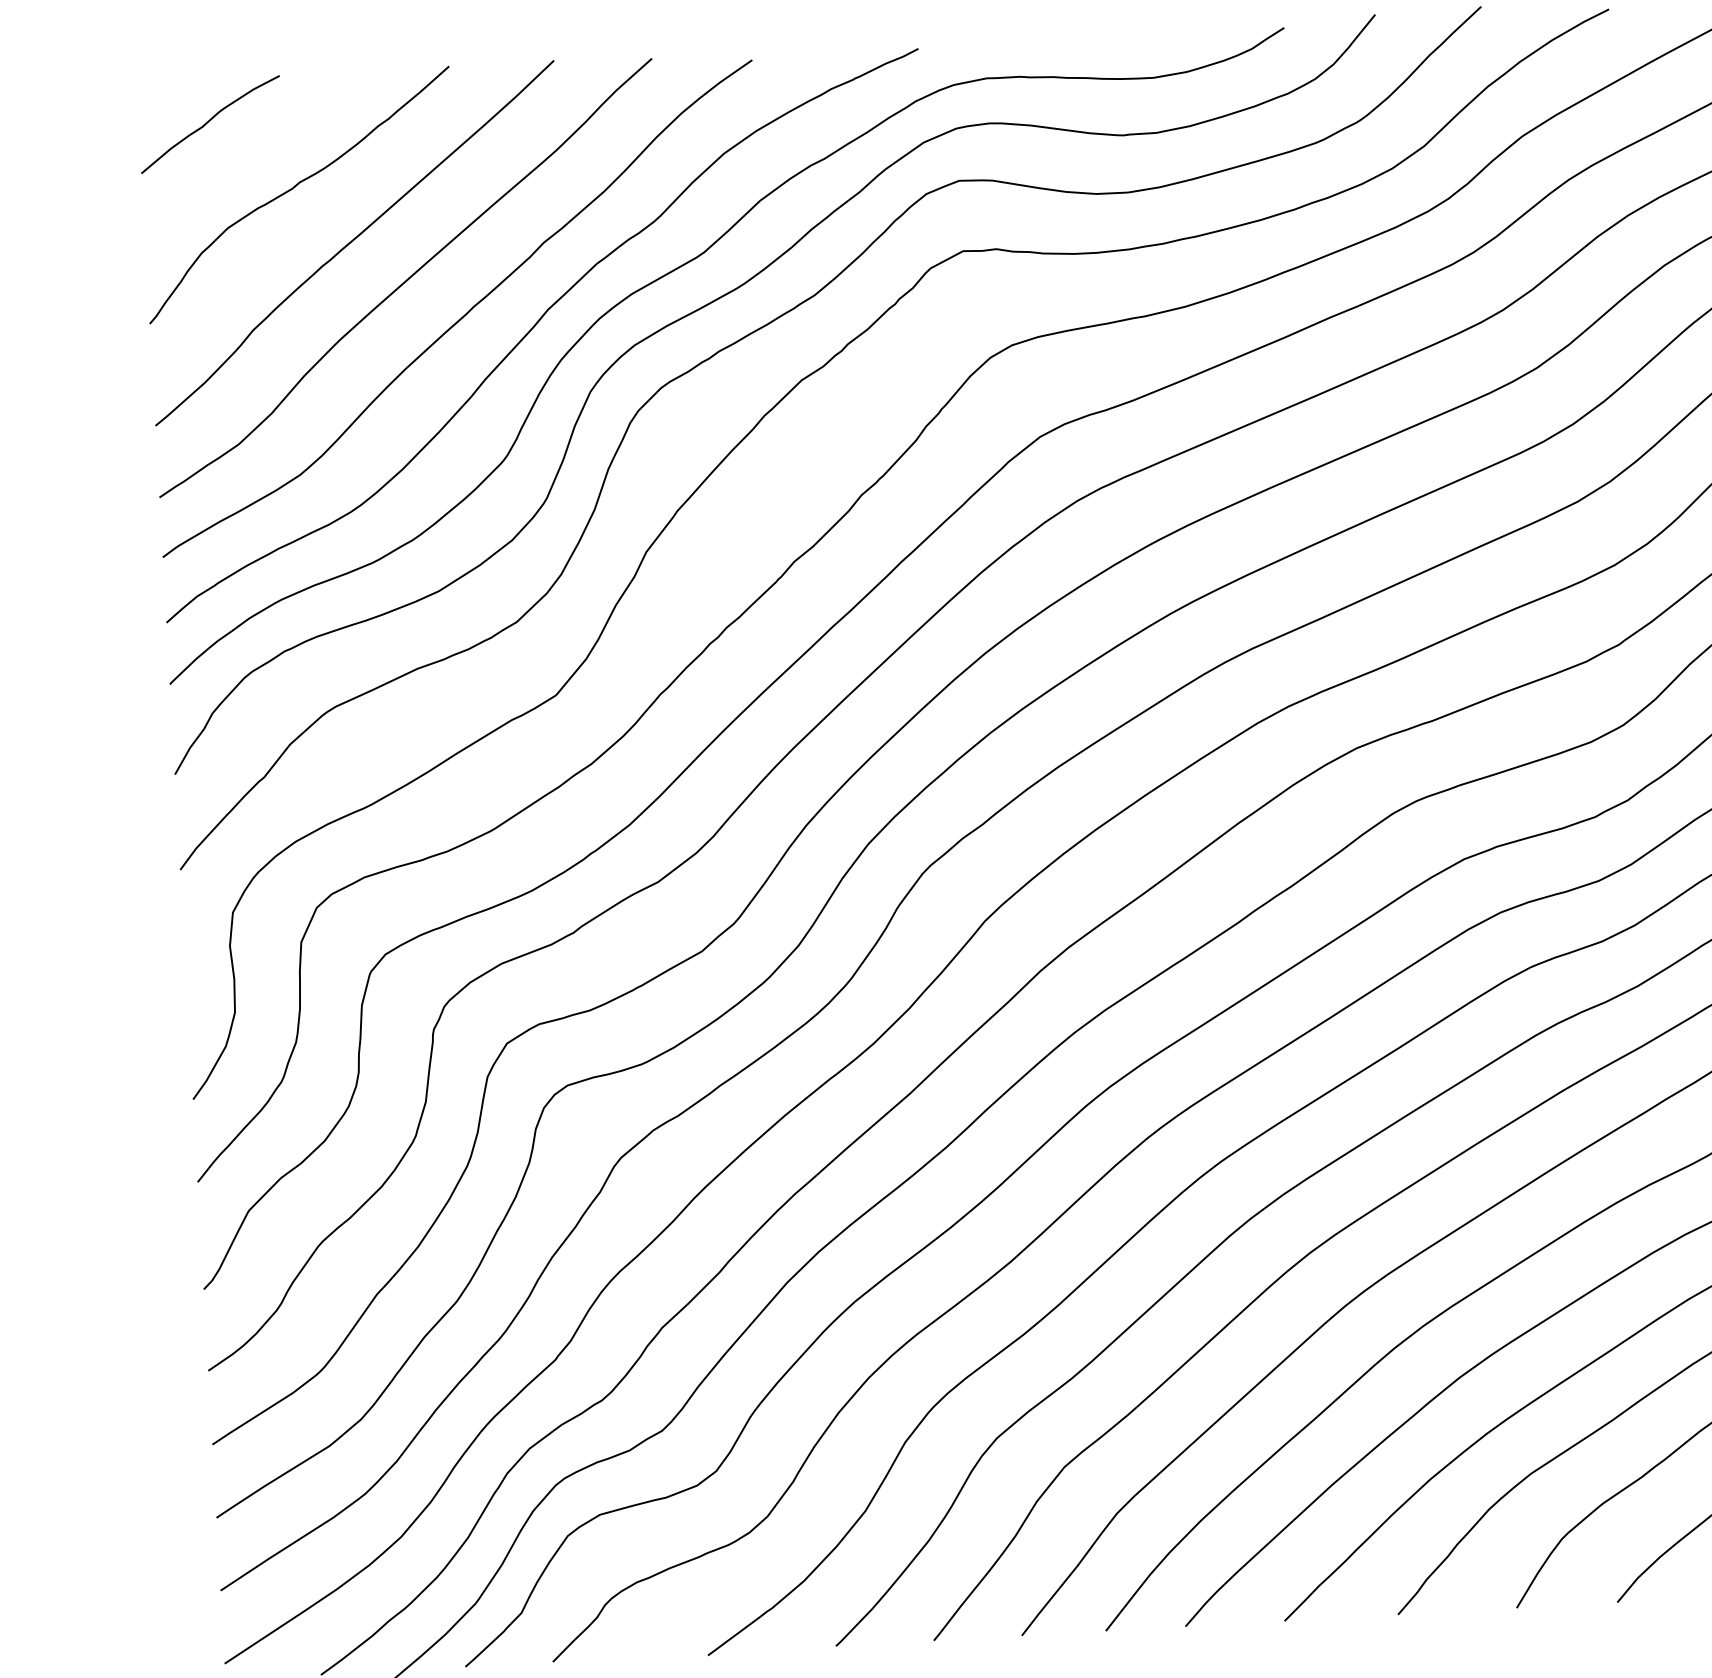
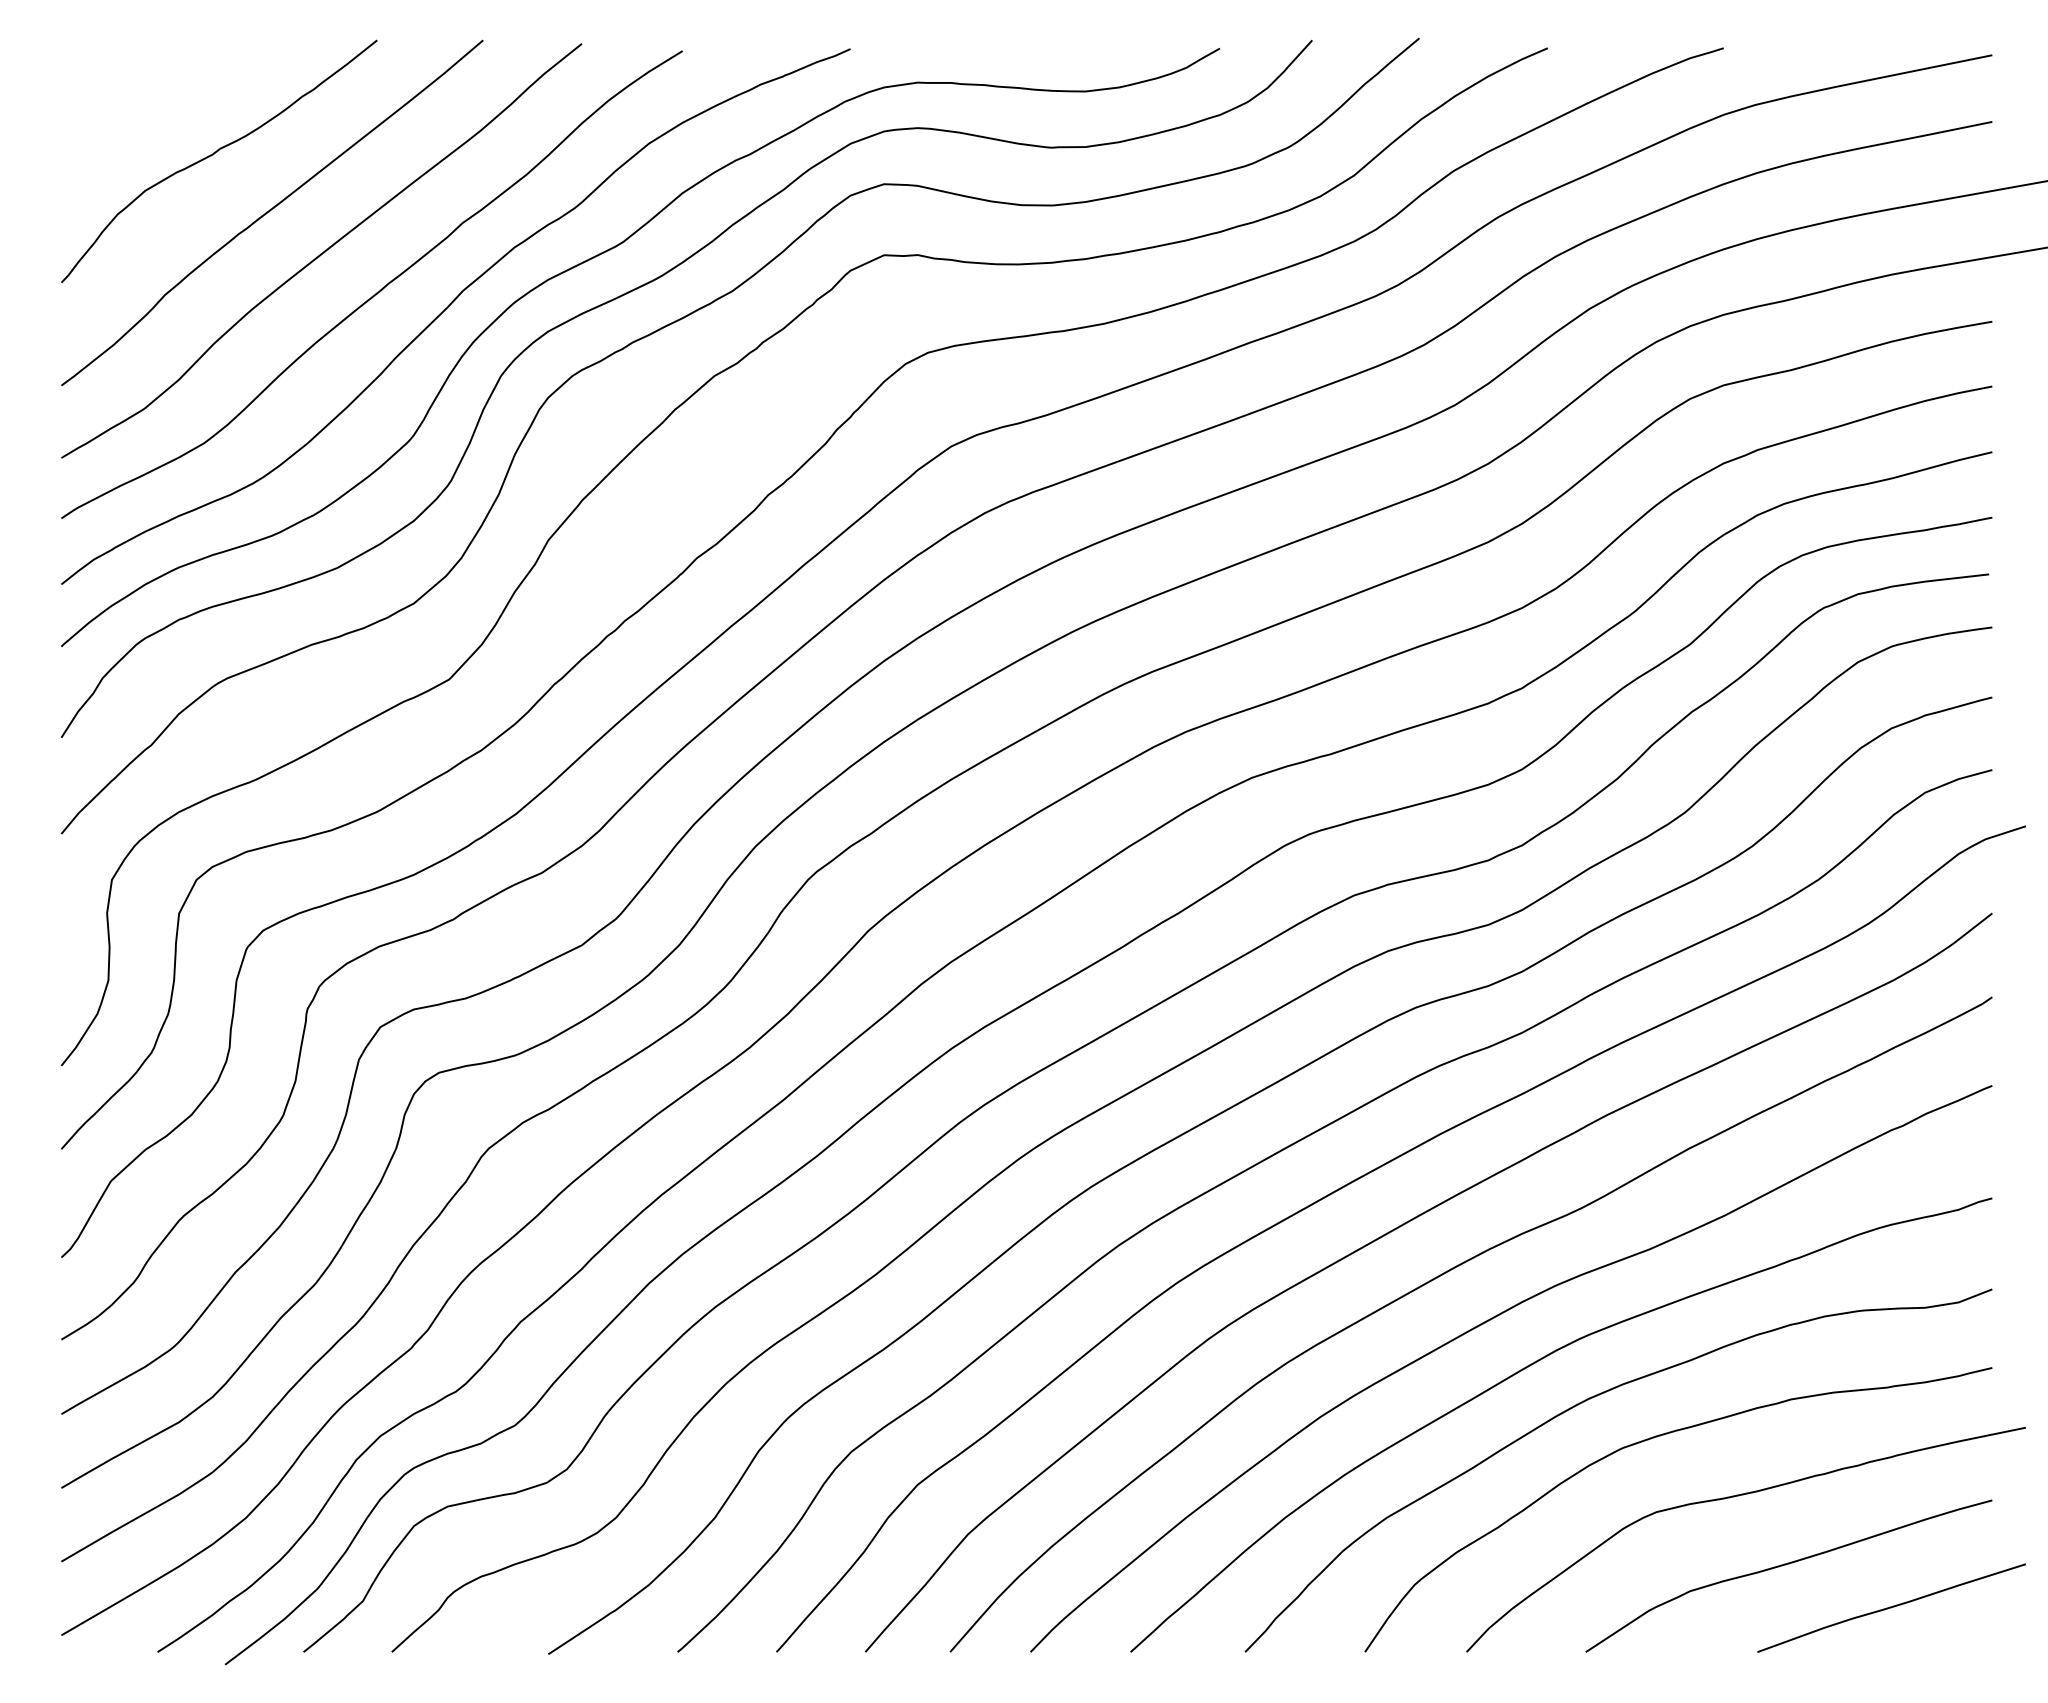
curve: (209, 122) -> (132, 83), removed

